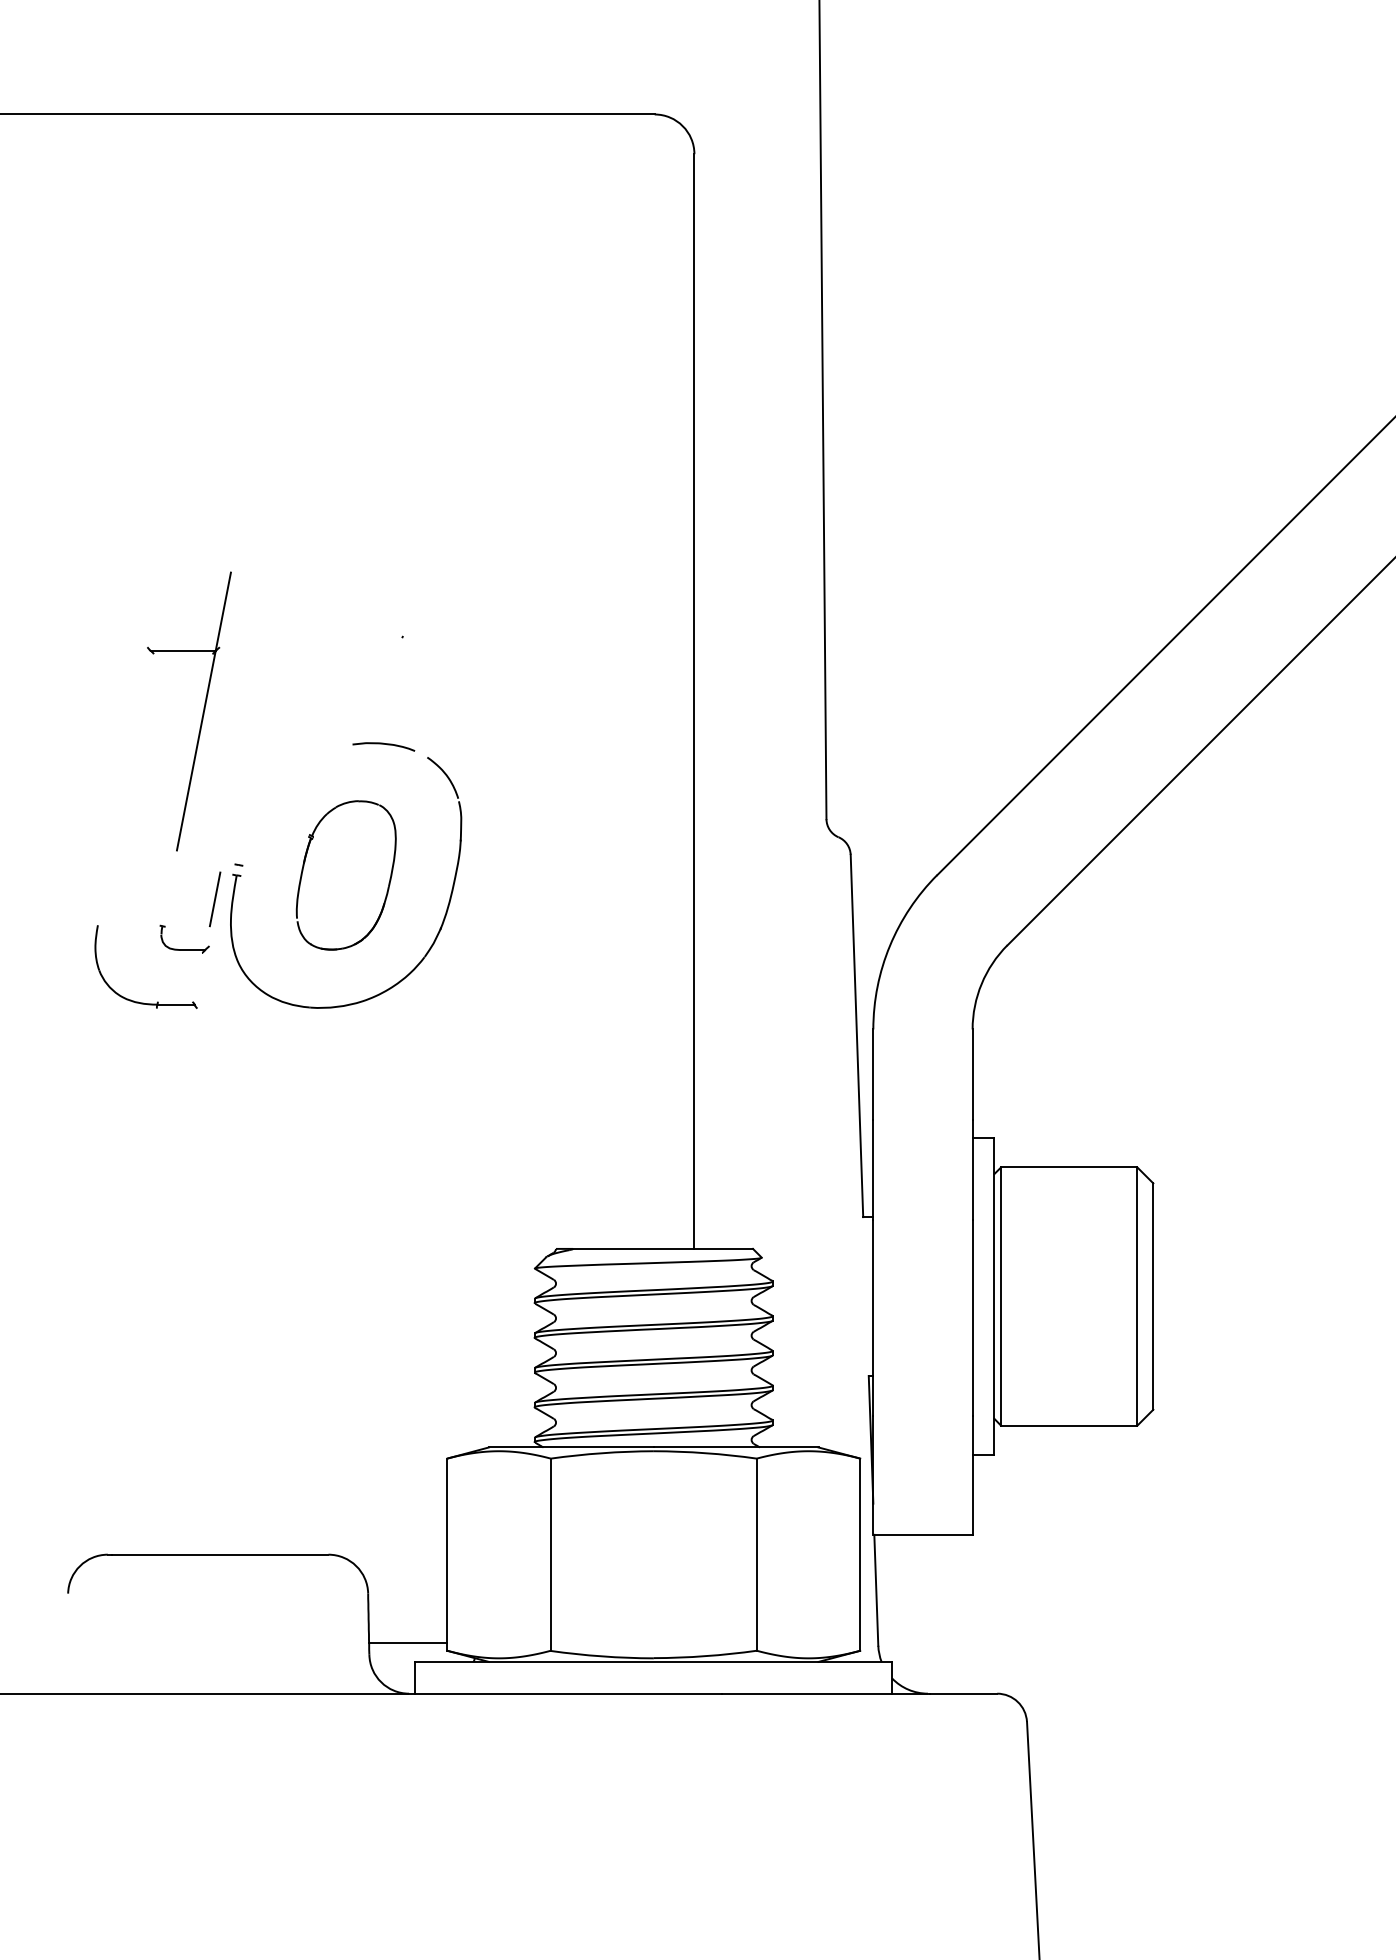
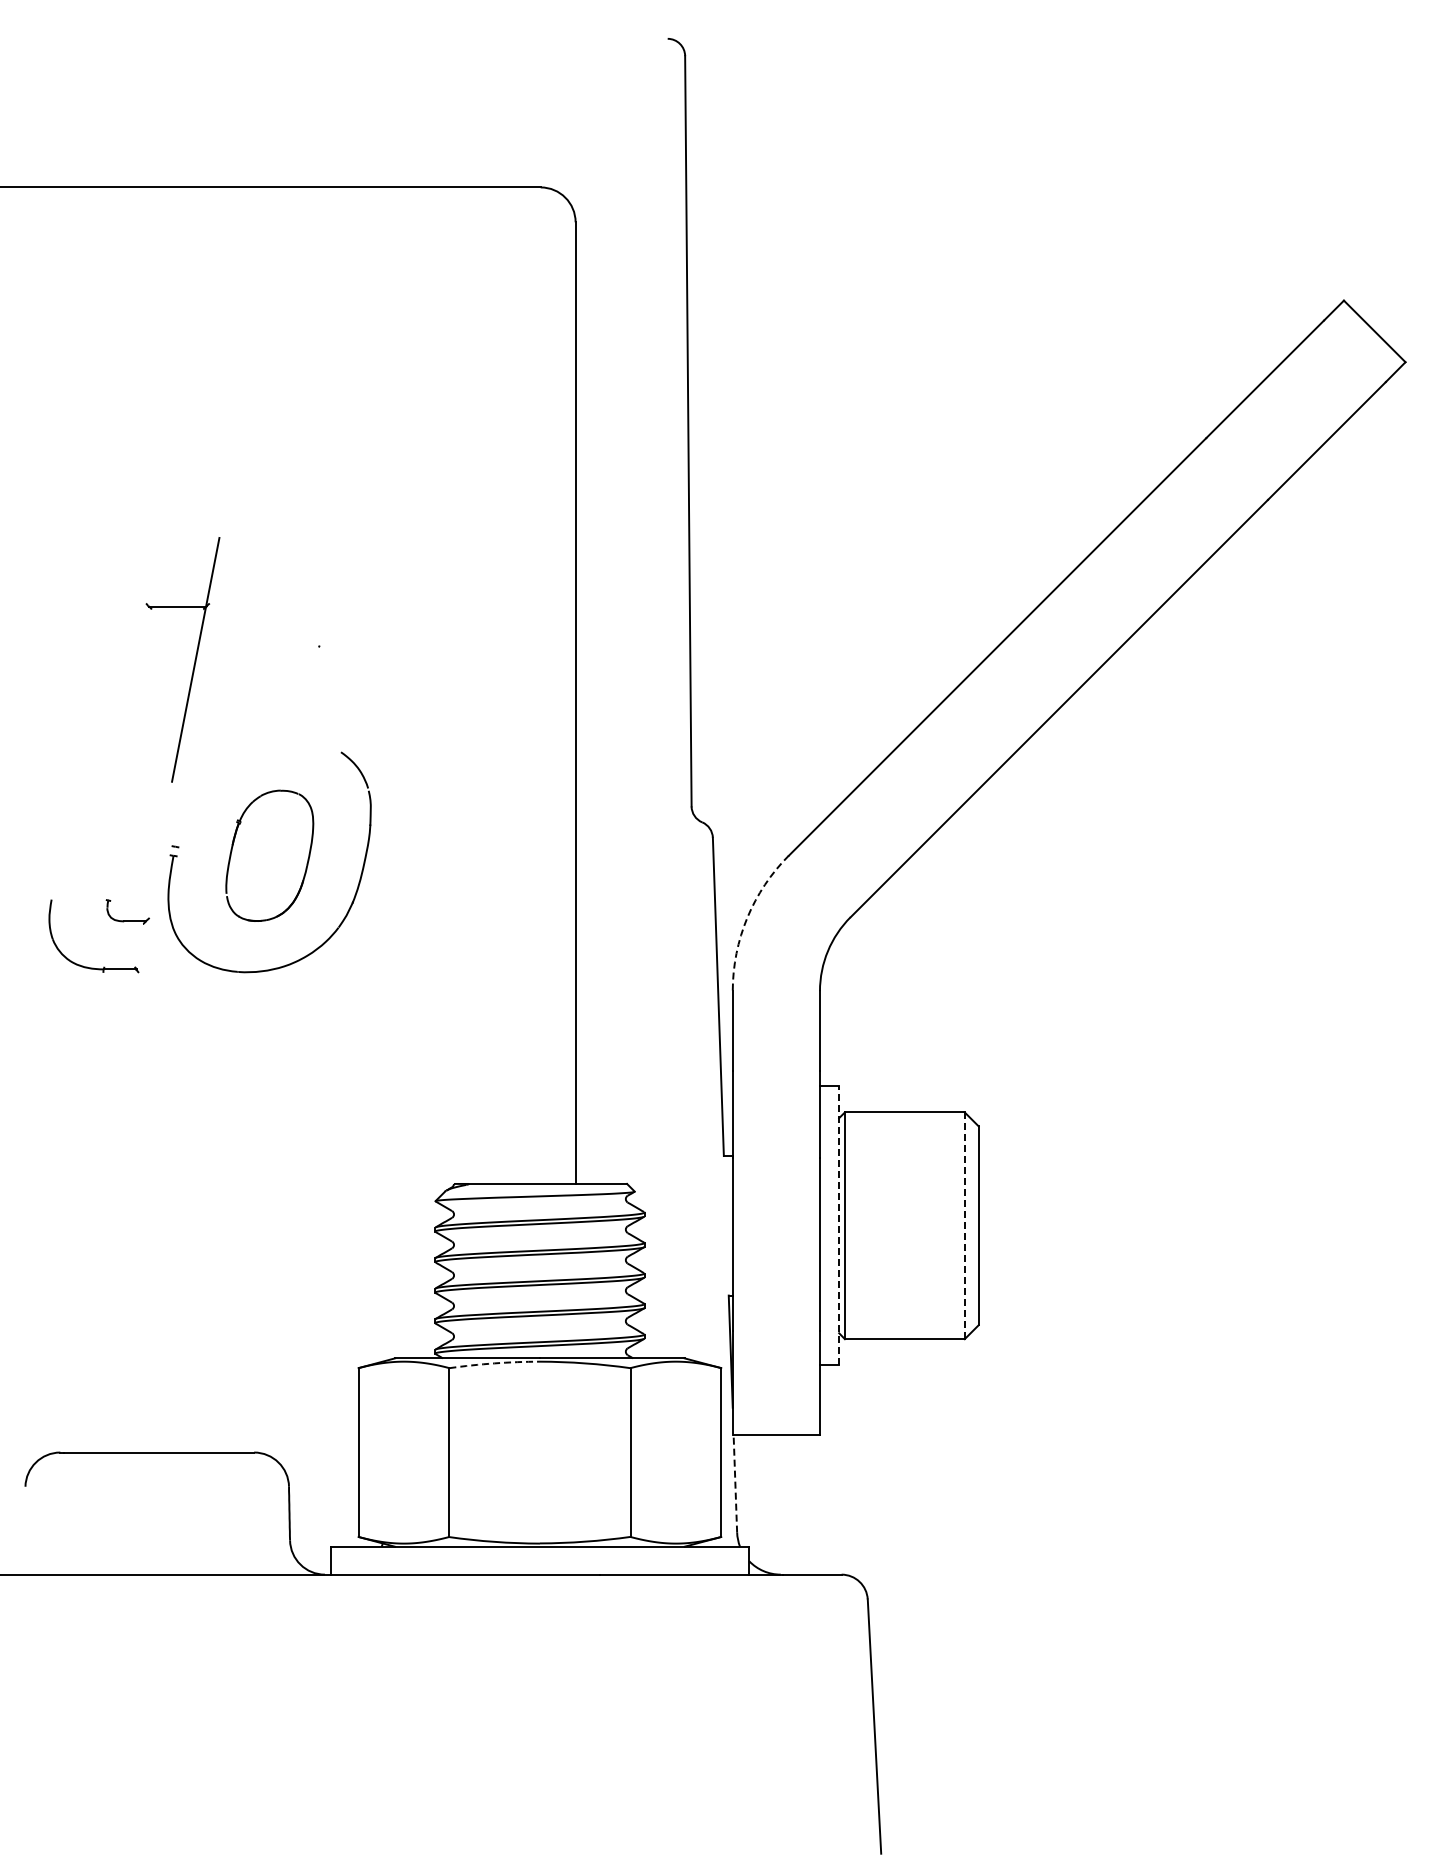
part: (202, 711) -> (194, 659), moved
part: (383, 746) -> (302, 742), removed
line: (215, 898) -> (154, 876), removed
arc: (890, 945) -> (747, 917), solid -> dashed
line: (994, 1296) -> (839, 1225), solid -> dashed
line: (1137, 1296) -> (964, 1225), solid -> dashed
arc: (602, 1453) -> (494, 1363), solid -> dashed
line: (876, 1589) -> (735, 1483), solid -> dashed
line: (407, 1643) -> (323, 1530), removed

